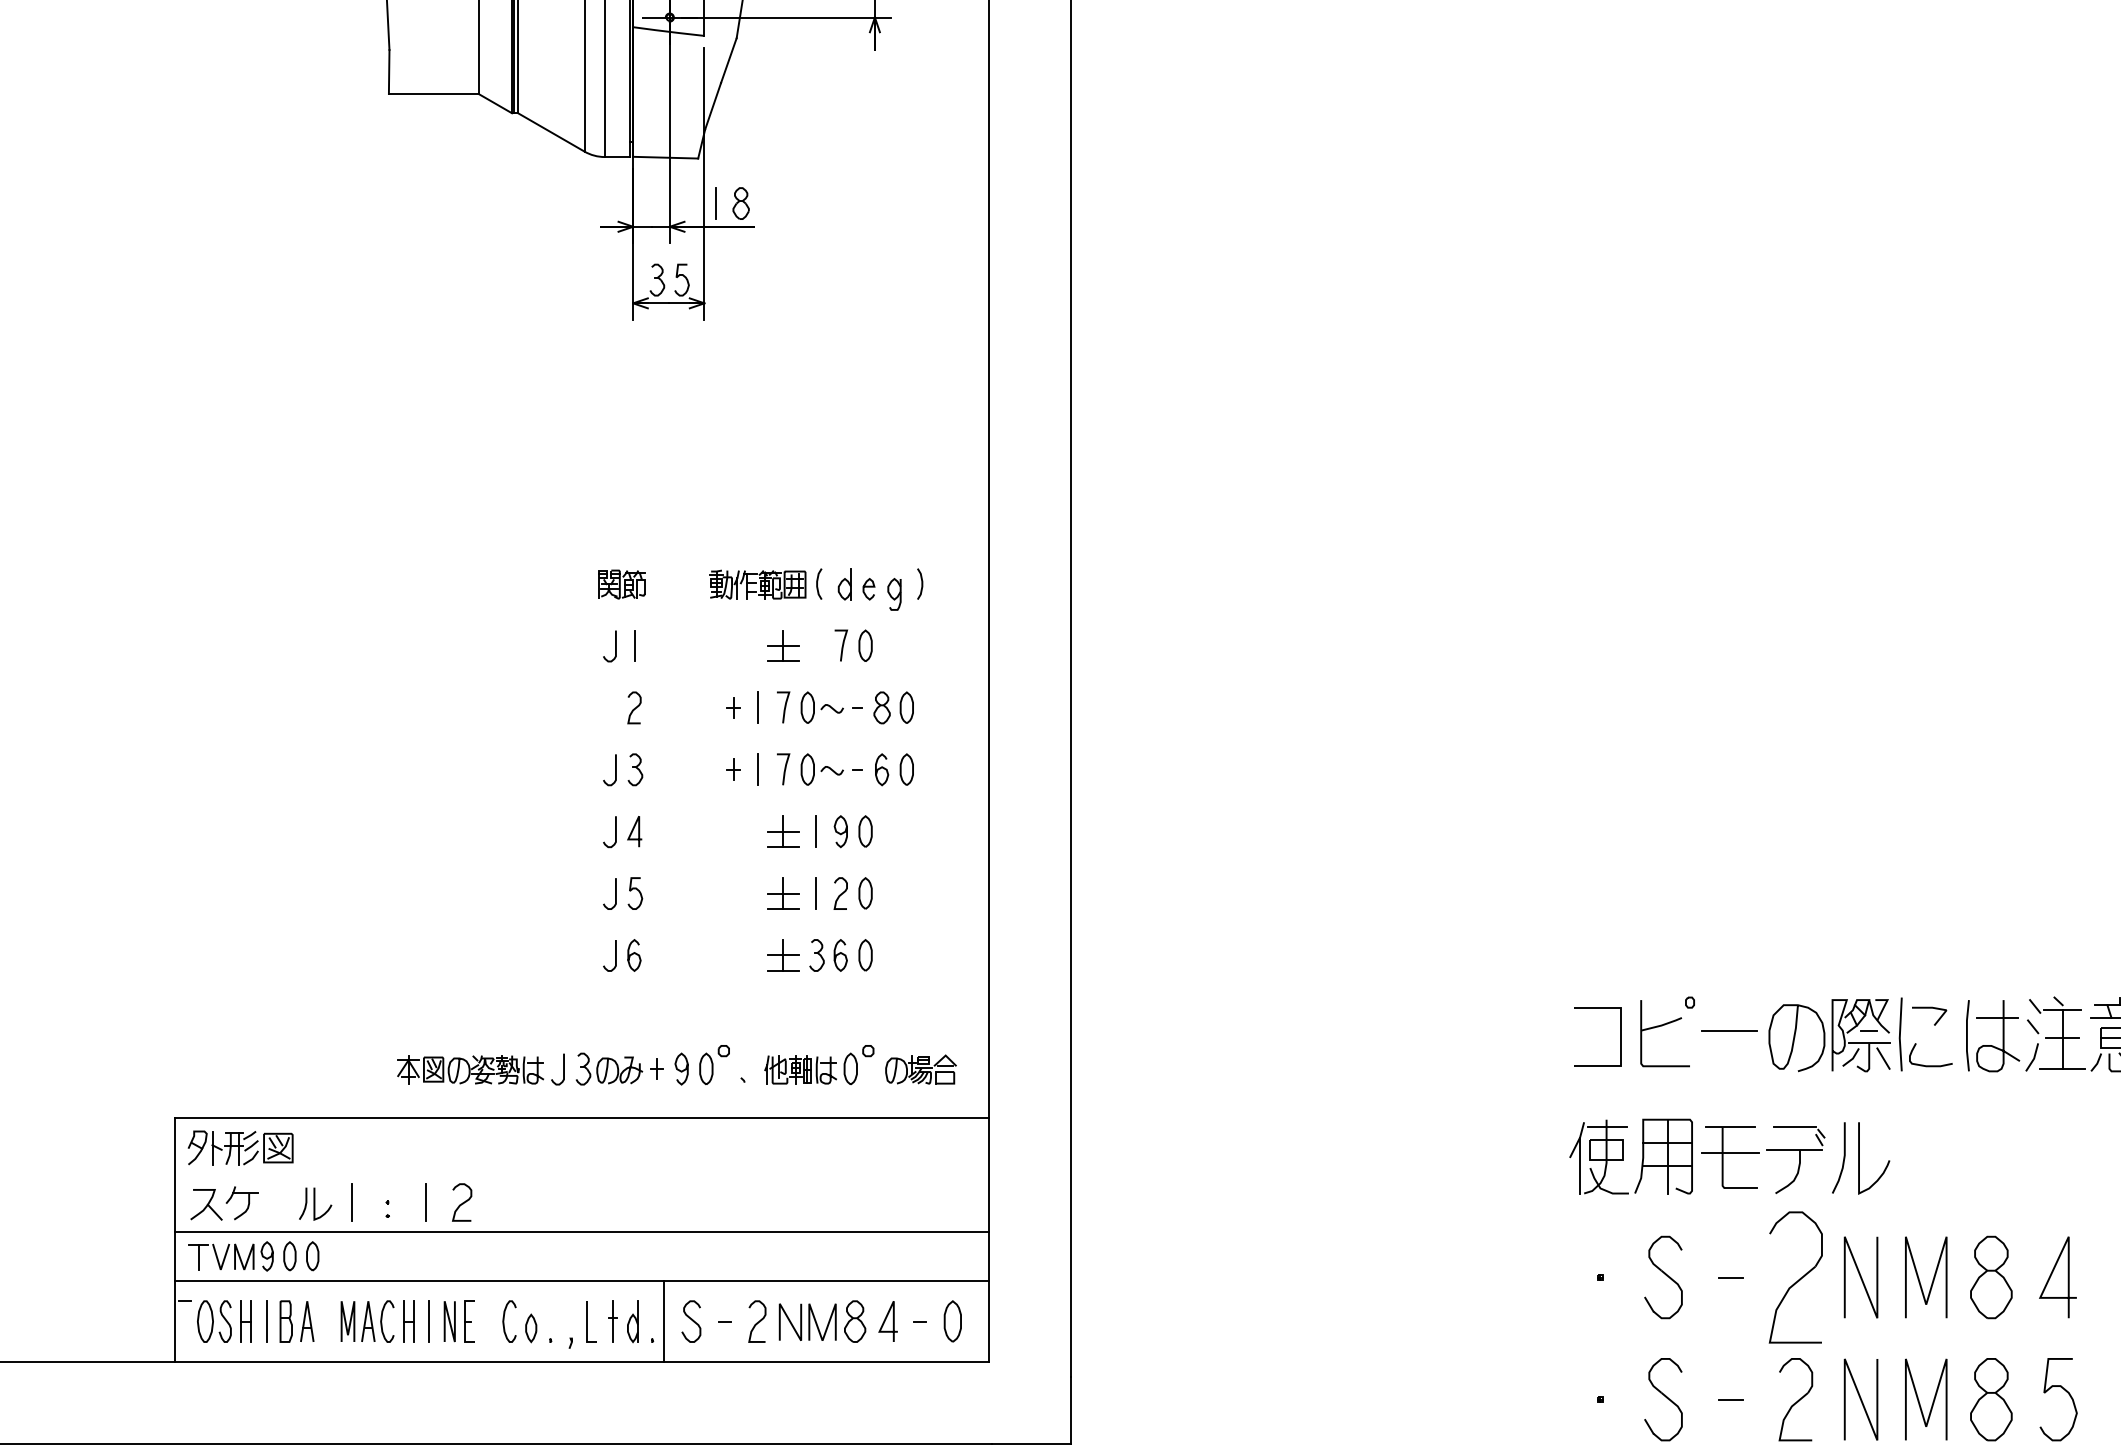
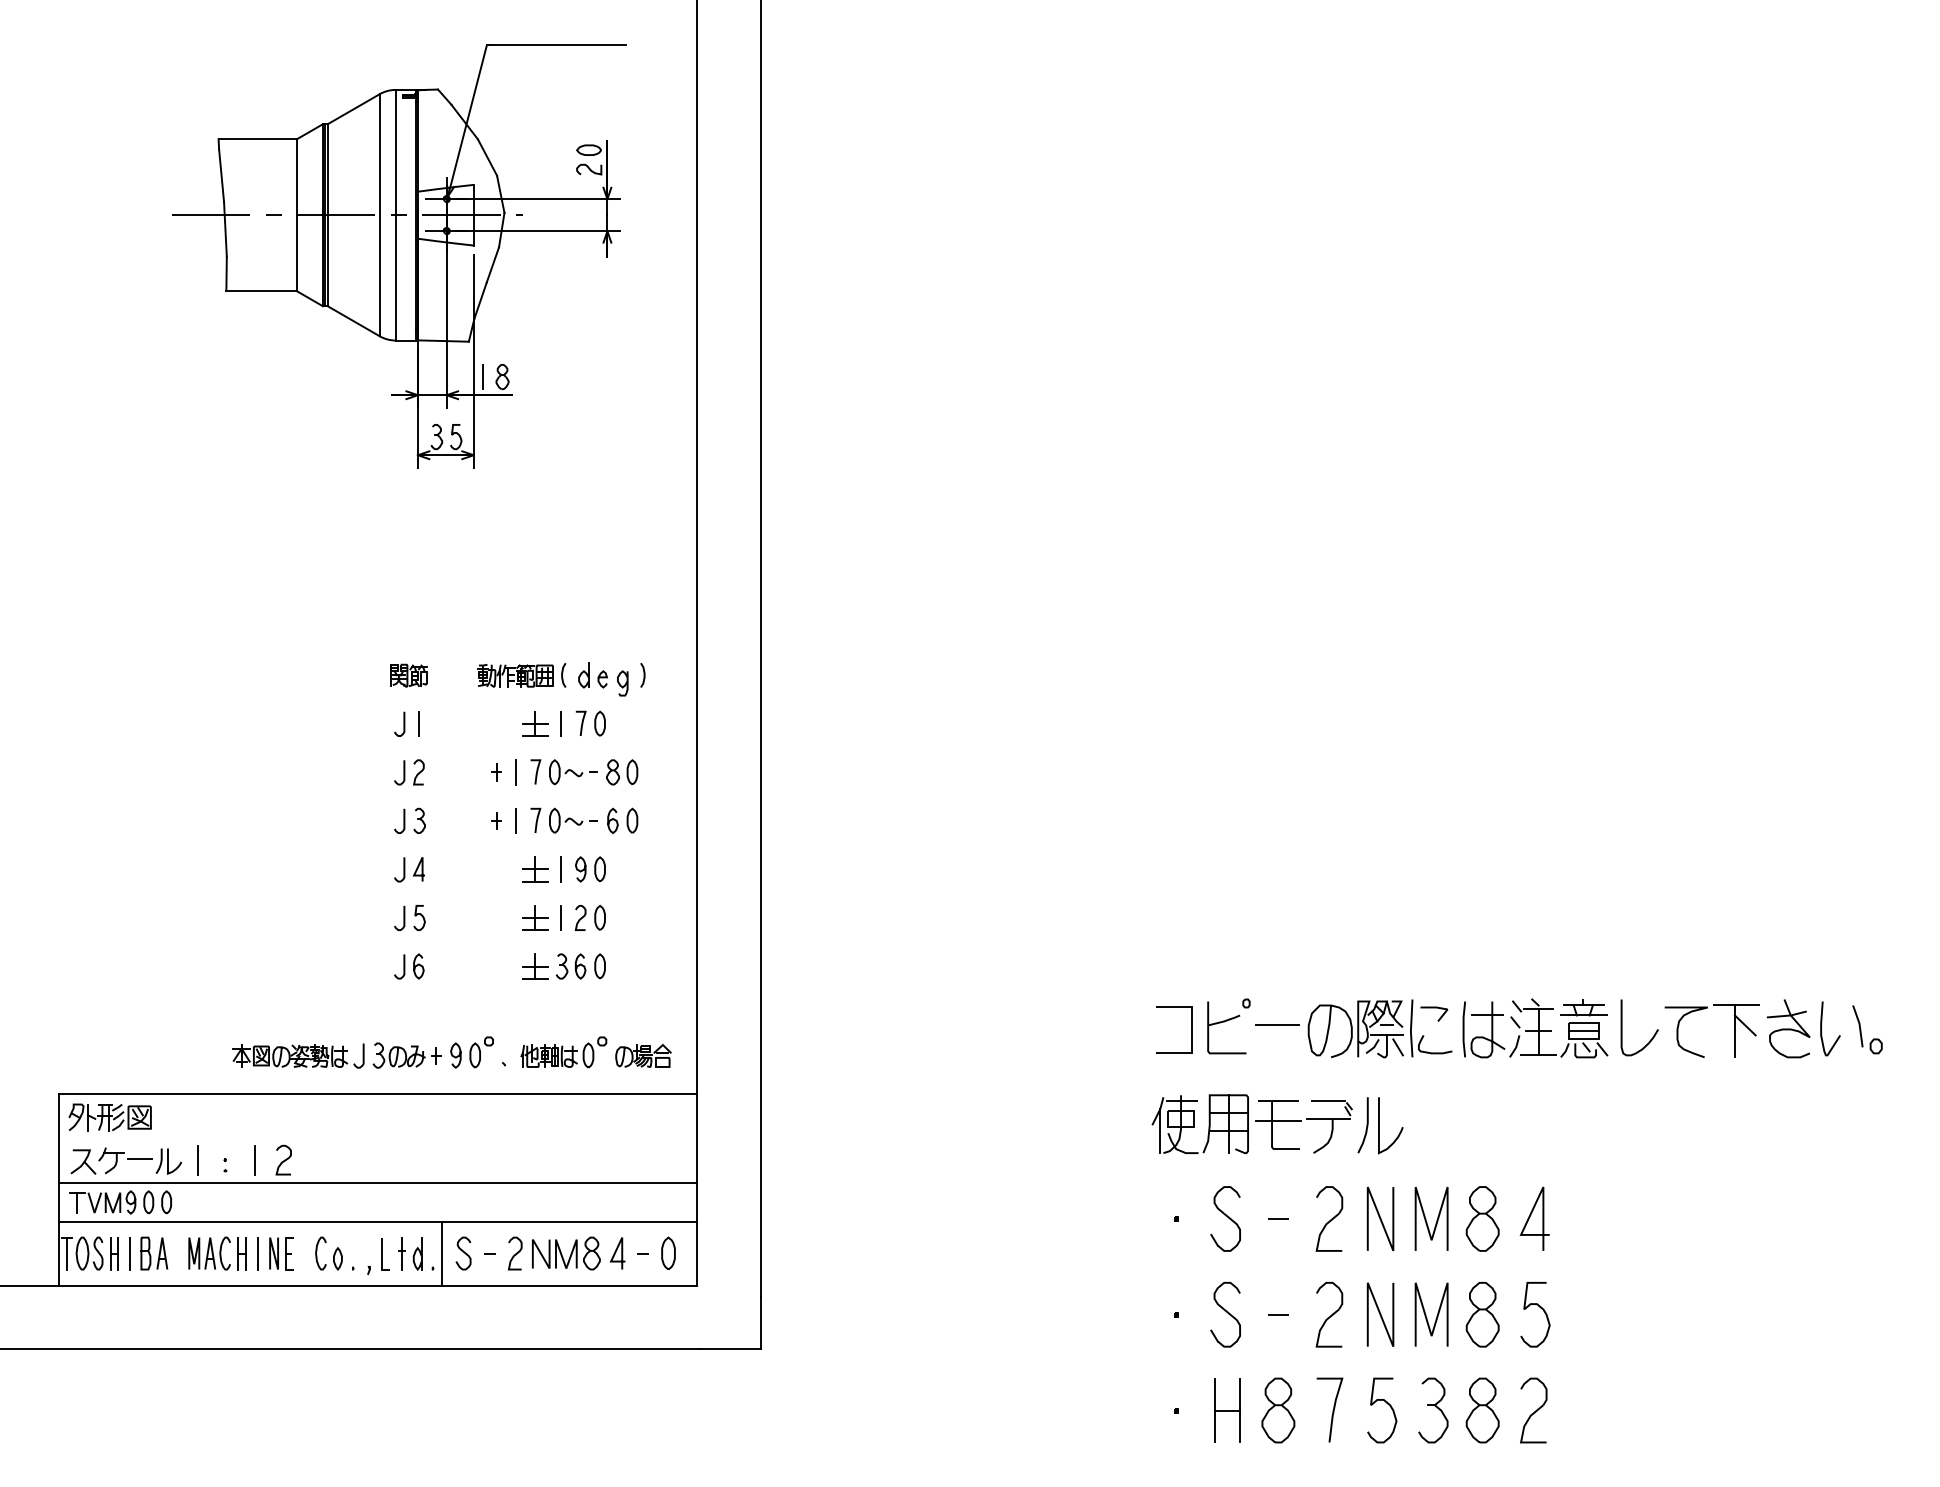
line: (816, 645) -> (561, 723), added
curve: (614, 708) -> (403, 772), added
line: (278, 1201) -> (139, 1159), added
part: (1795, 1276) -> (1329, 1218), size x0.62
line: (184, 1321) -> (66, 1253), added

